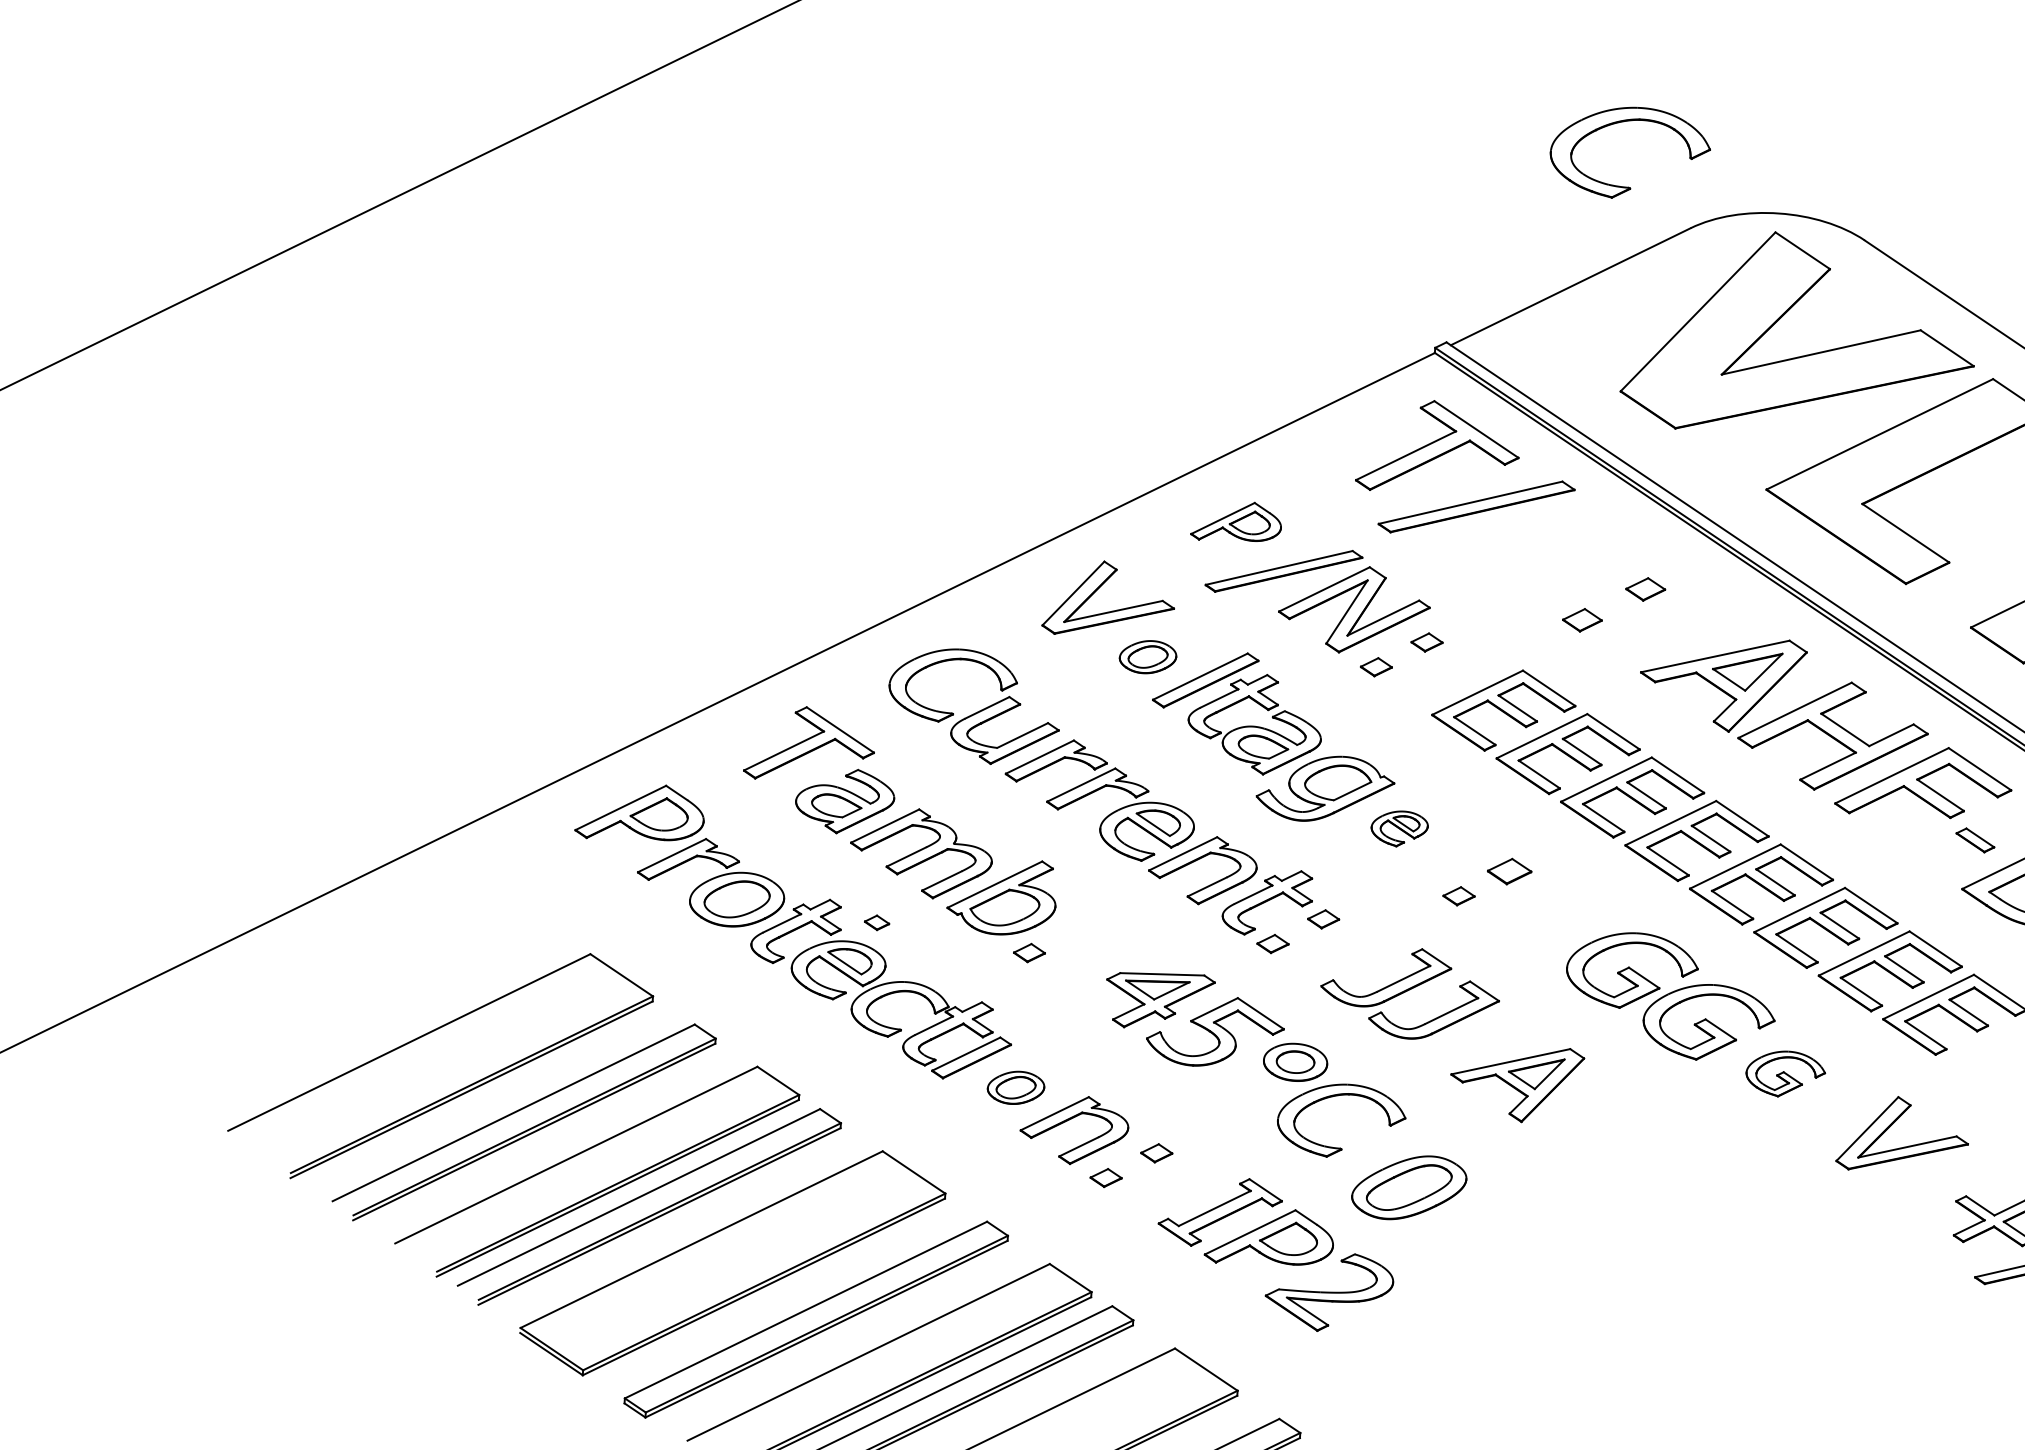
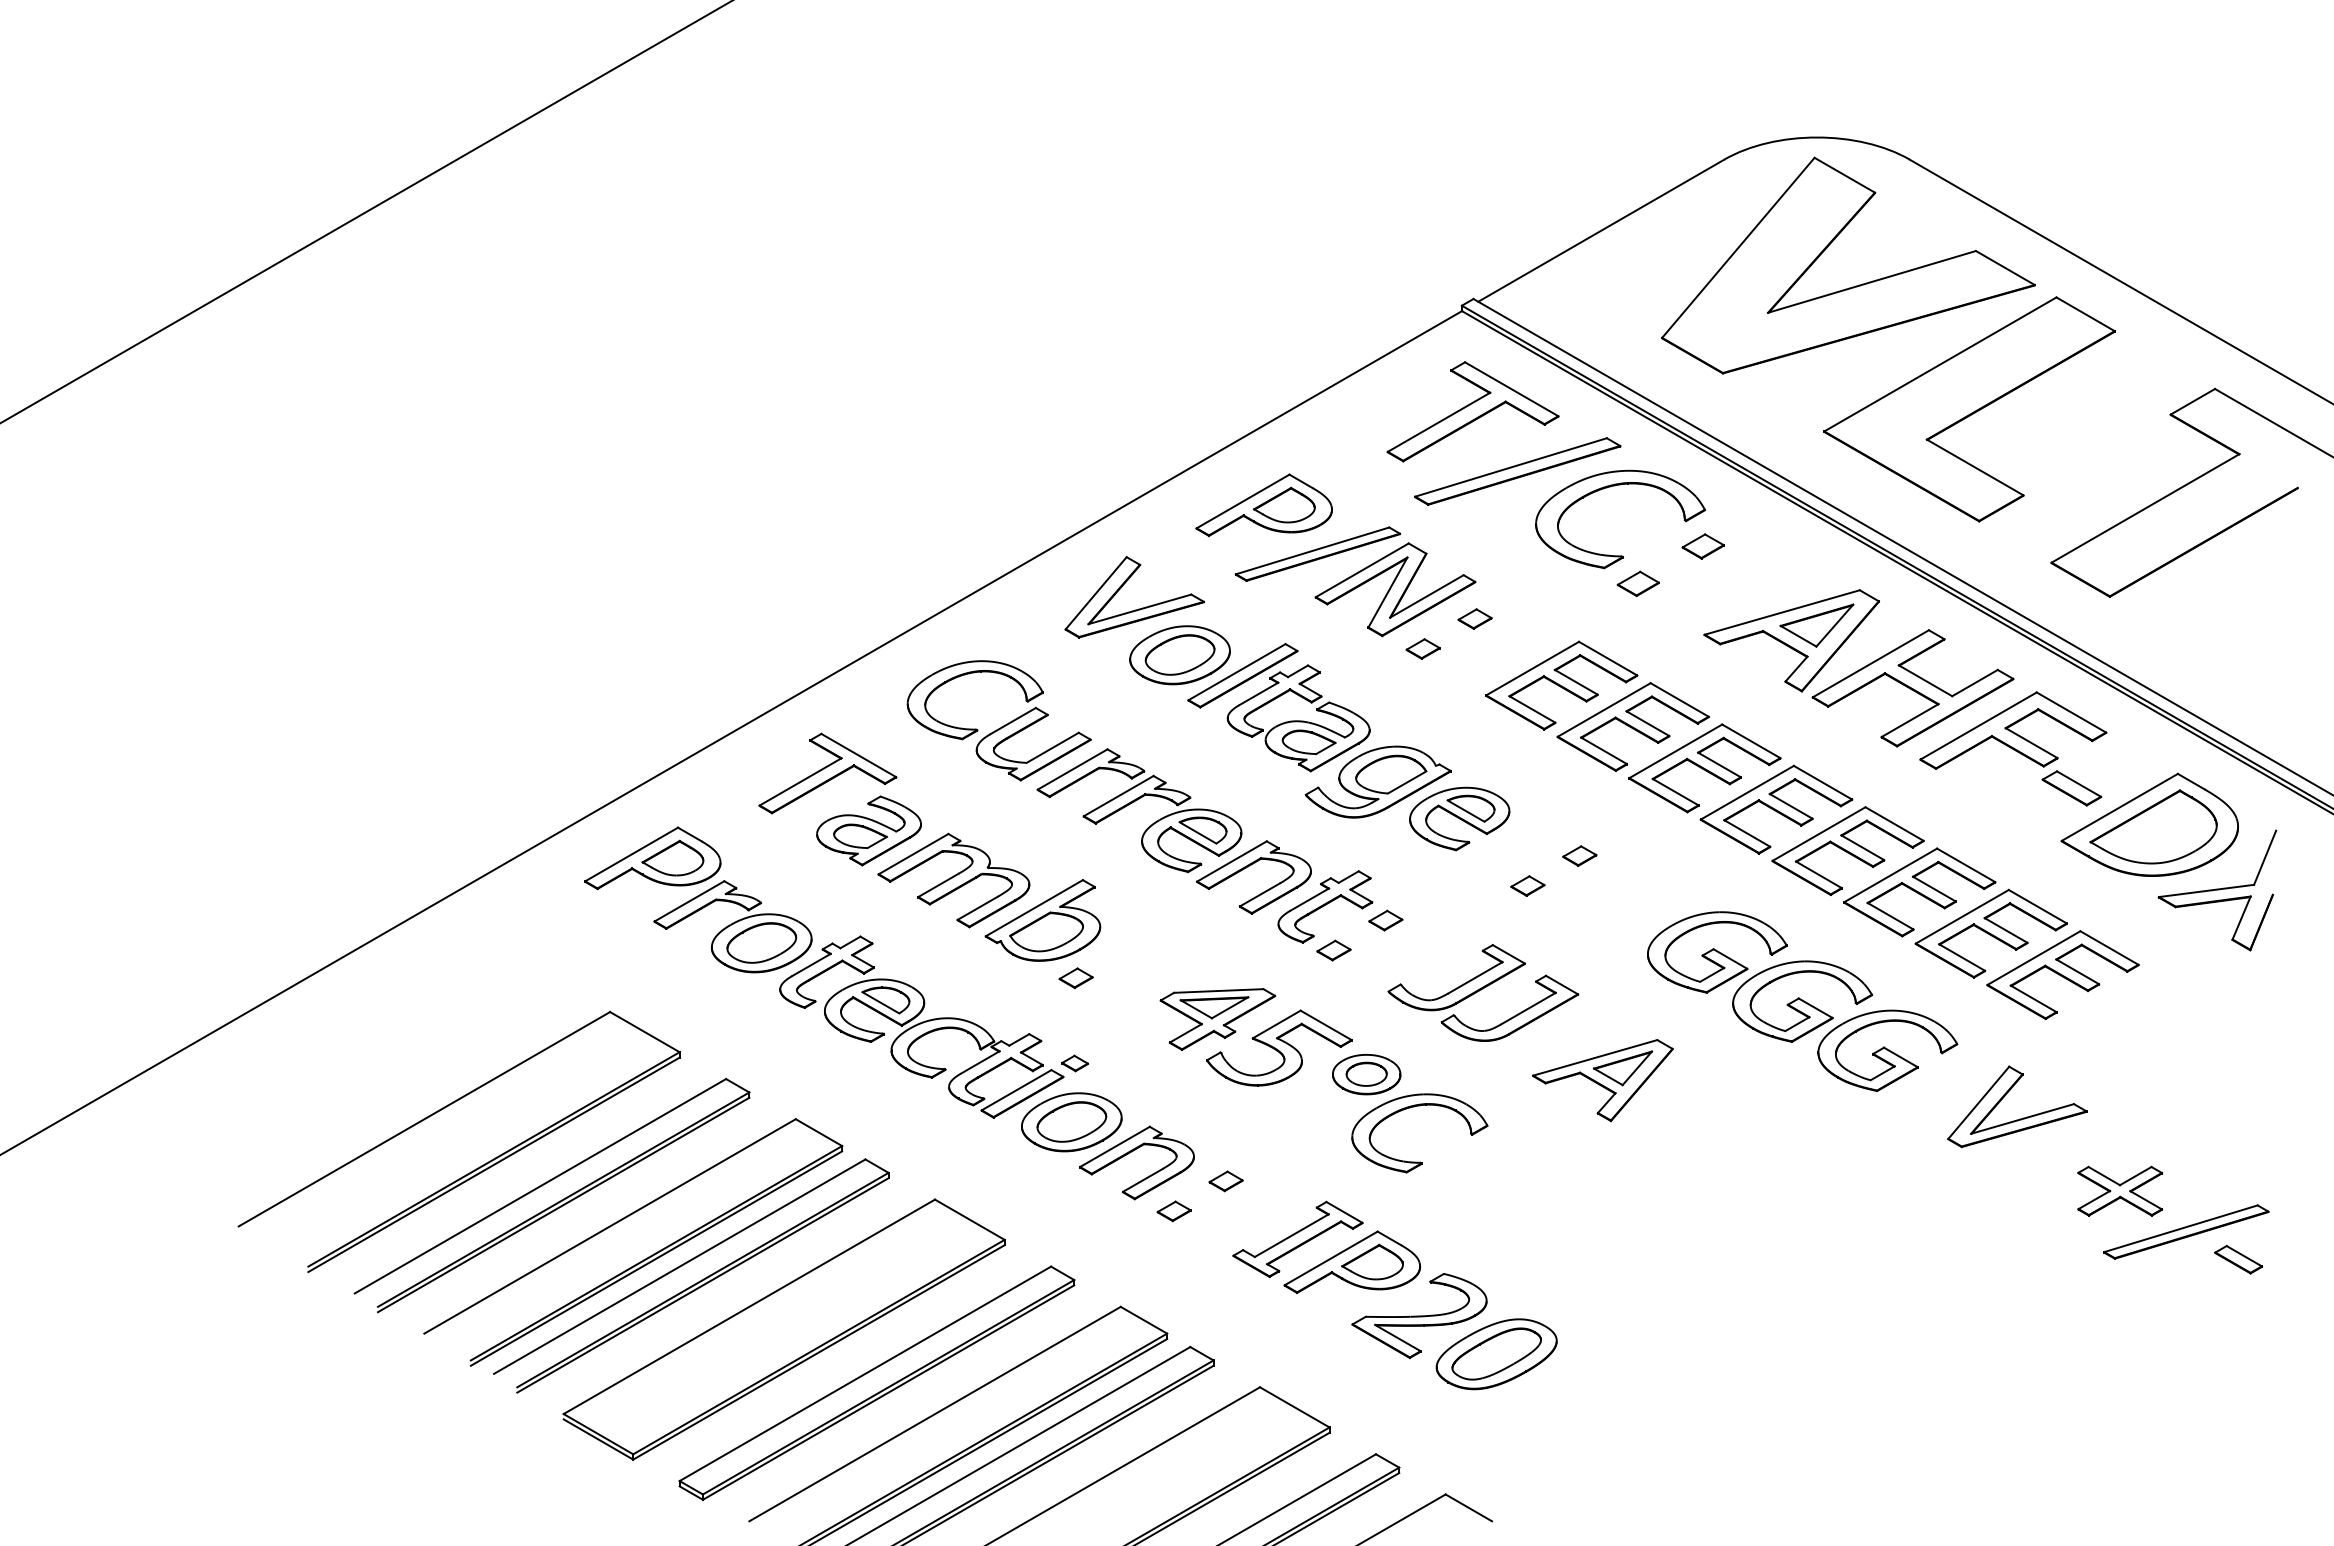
part: (1627, 121) -> (1615, 486), moved
part: (1236, 521) -> (1263, 504), size x1.43
part: (1147, 657) -> (1179, 655), size x1.67
part: (1399, 828) -> (1459, 818), size x1.67
part: (1975, 840) -> (2071, 788), size x1.43
part: (1509, 870) -> (1579, 855), size x0.71
part: (876, 922) -> (1074, 1063), moved
part: (1785, 1073) -> (1887, 1050), size x1.67
part: (1015, 1087) -> (1071, 1122), size x1.67
part: (1409, 1188) -> (1496, 1354), moved

